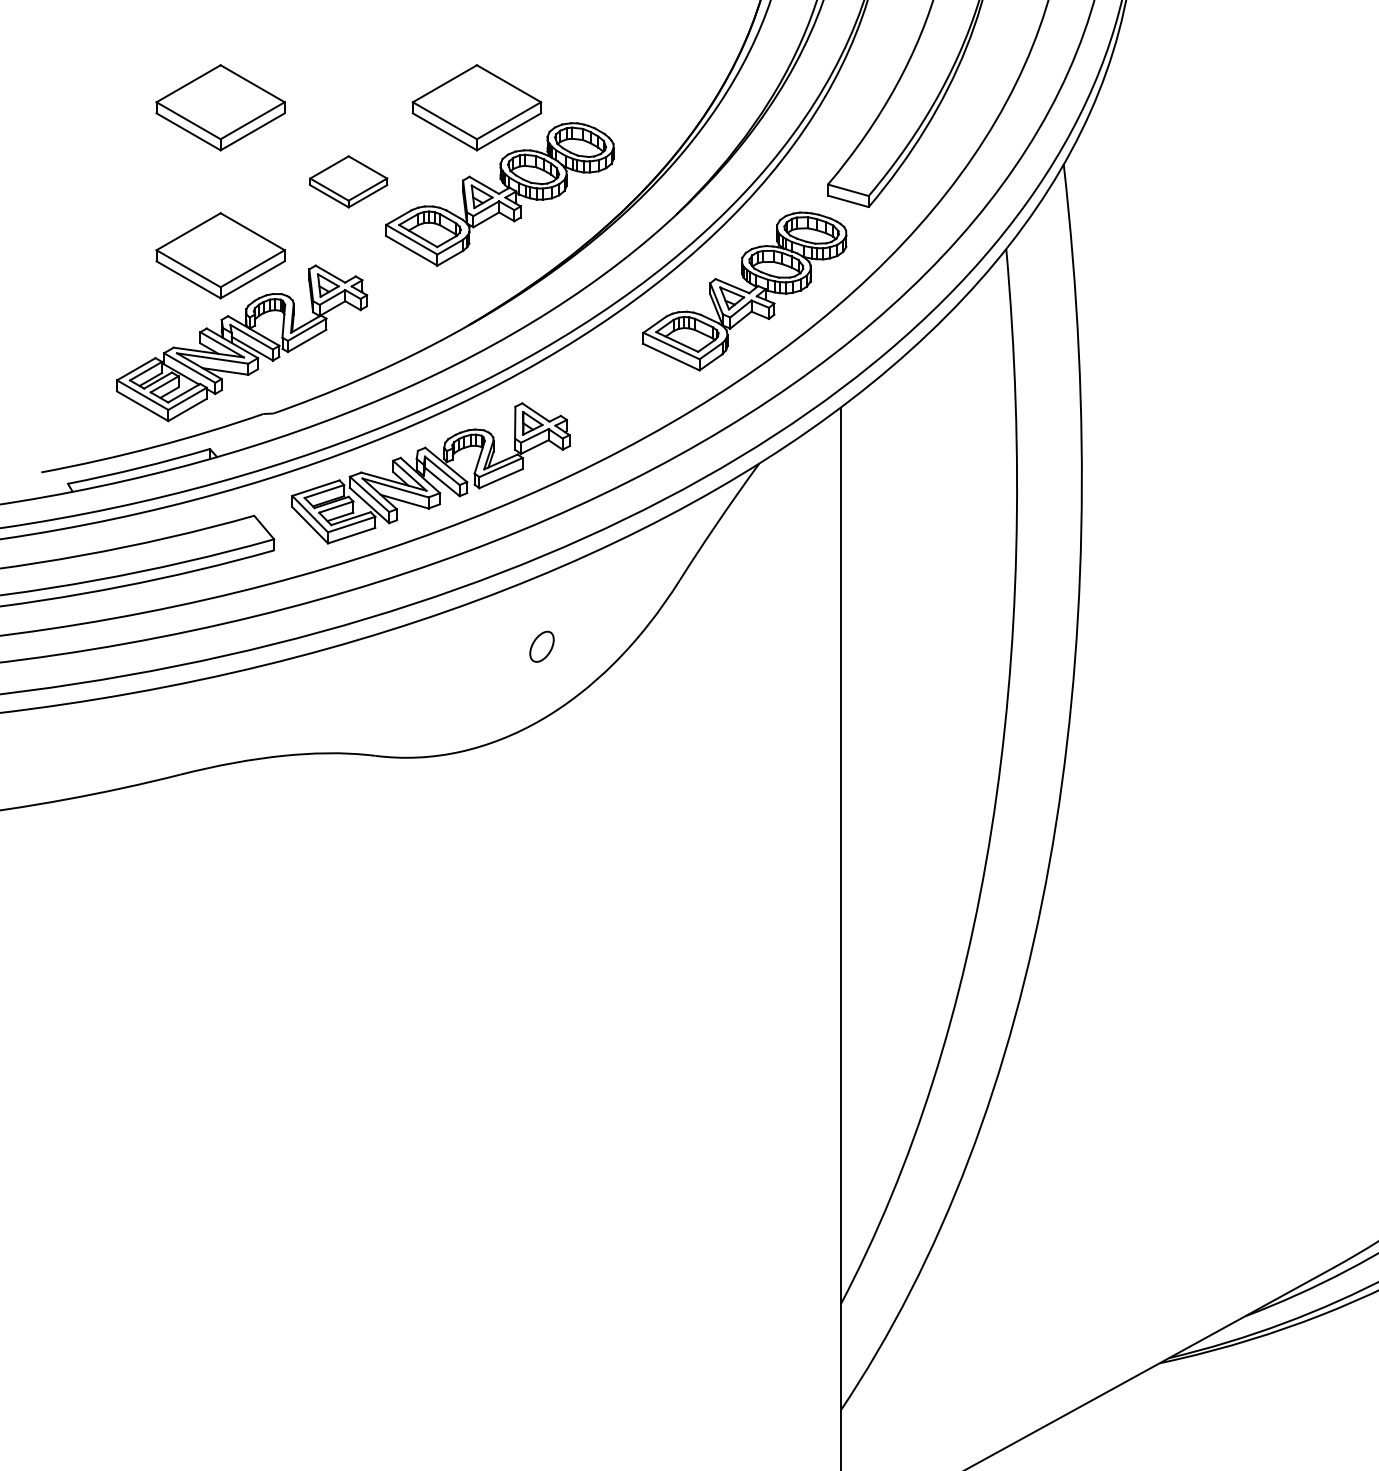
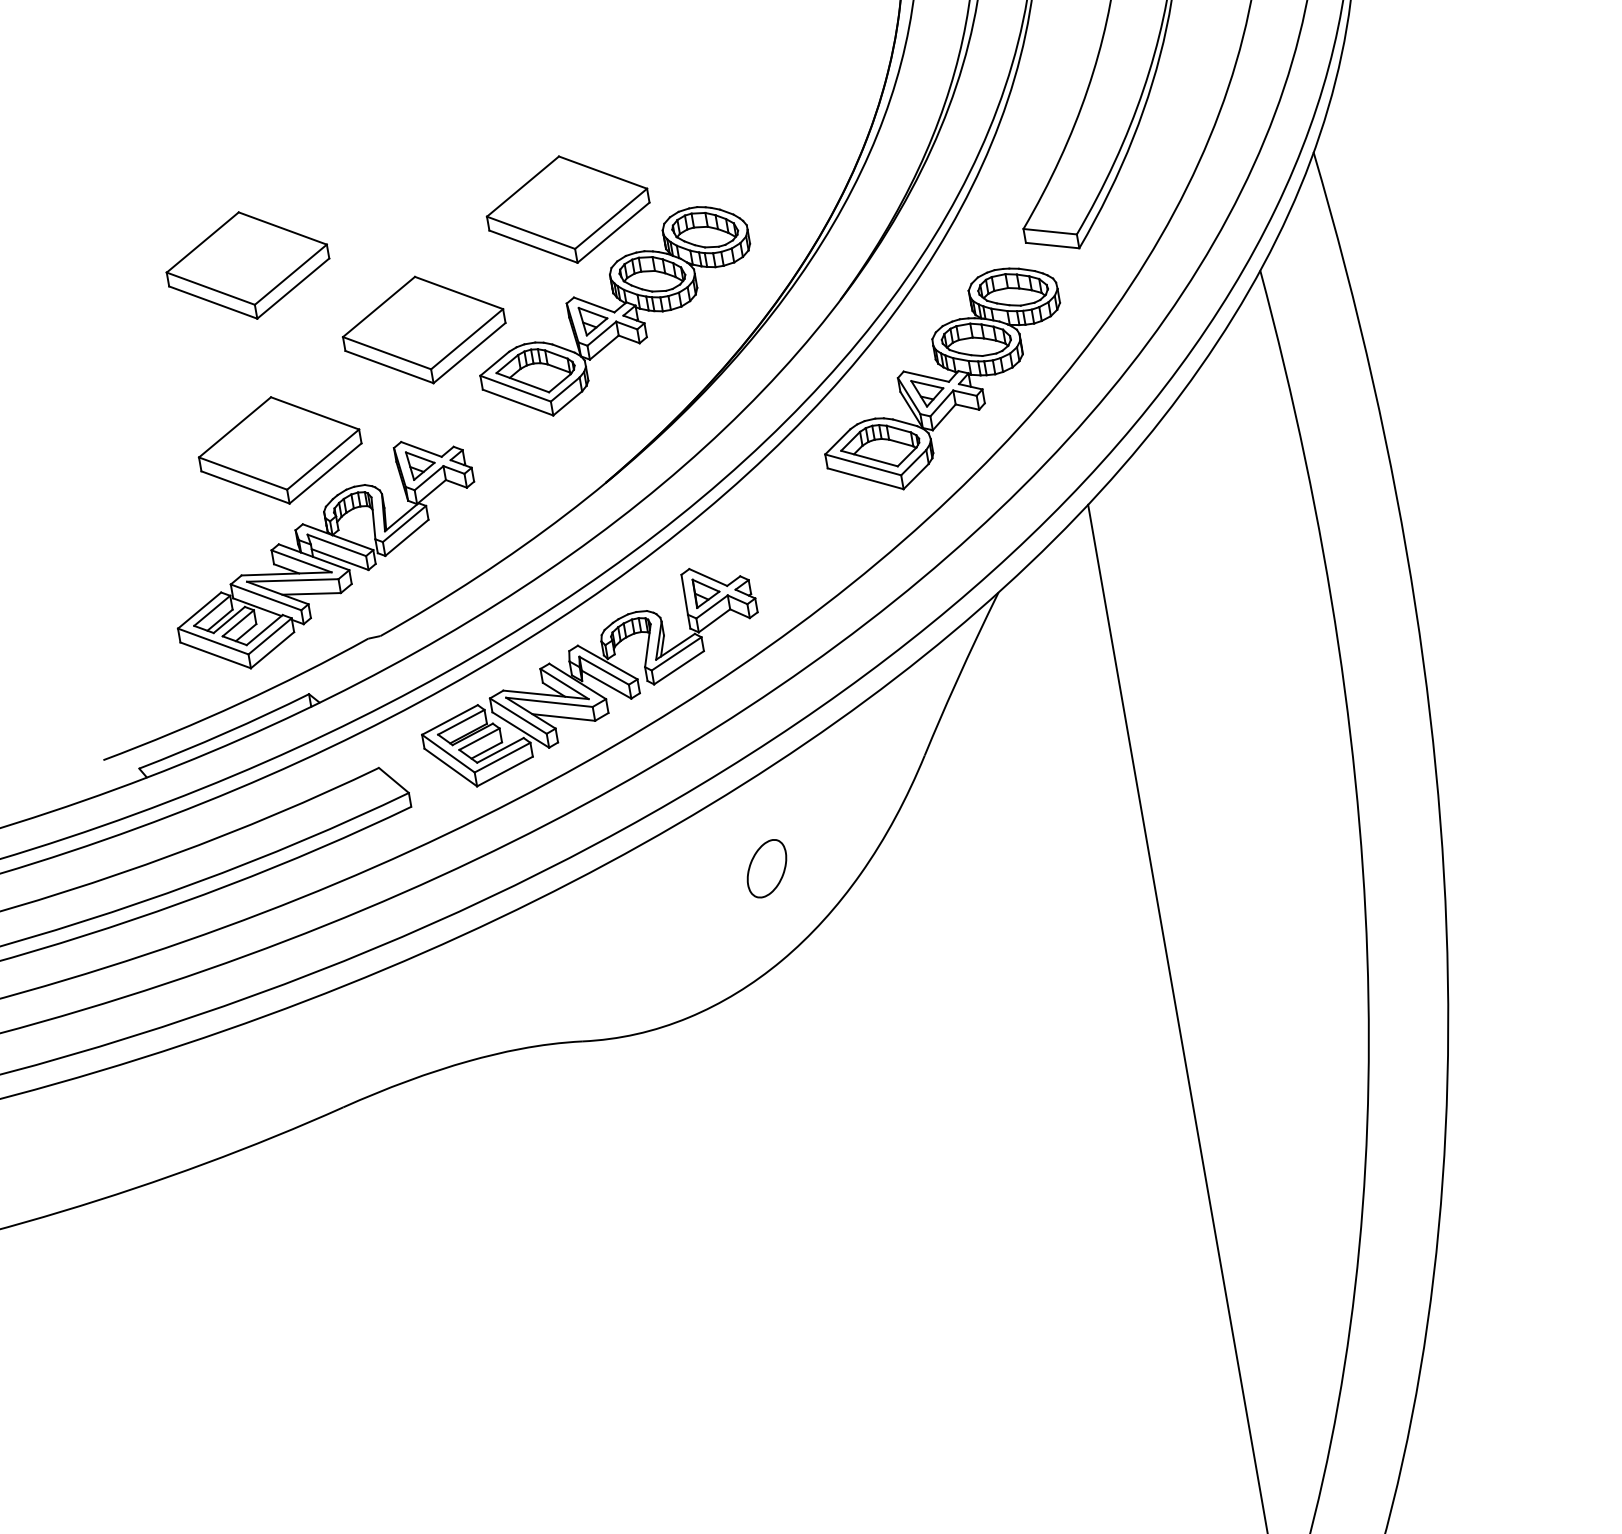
part: (348, 181) -> (423, 329), size x1.67
part: (541, 646) -> (766, 868), size x1.43

